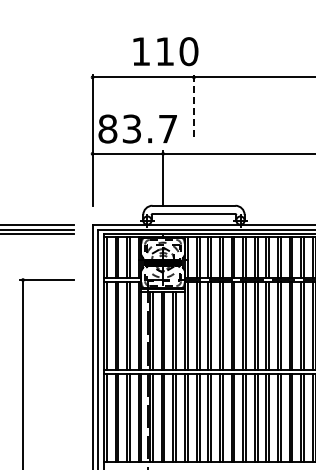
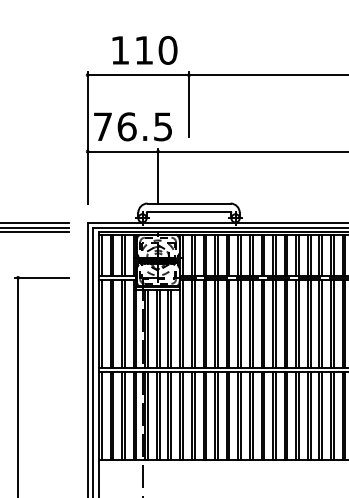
text: (165, 51) -> (144, 50), moved
line: (194, 107) -> (189, 105), dashed -> solid
text: (137, 128) -> (132, 126), 83.7 -> 76.5

